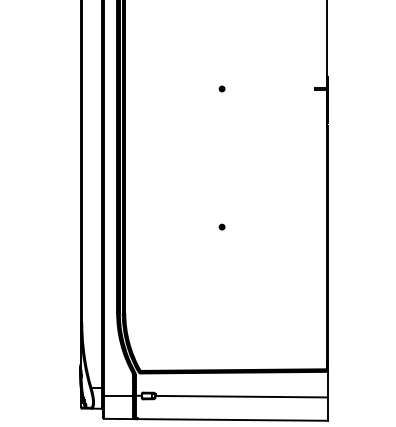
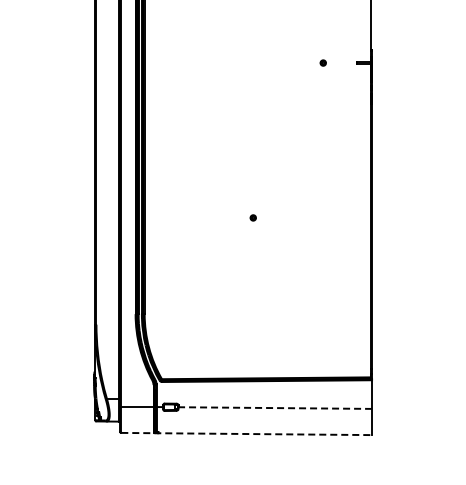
part: (221, 88) -> (322, 62), moved
line: (241, 397) -> (275, 408), solid -> dashed
line: (216, 420) -> (247, 434), solid -> dashed

